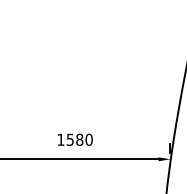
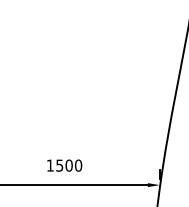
text: (79, 139) -> (68, 165), 1580 -> 1500

